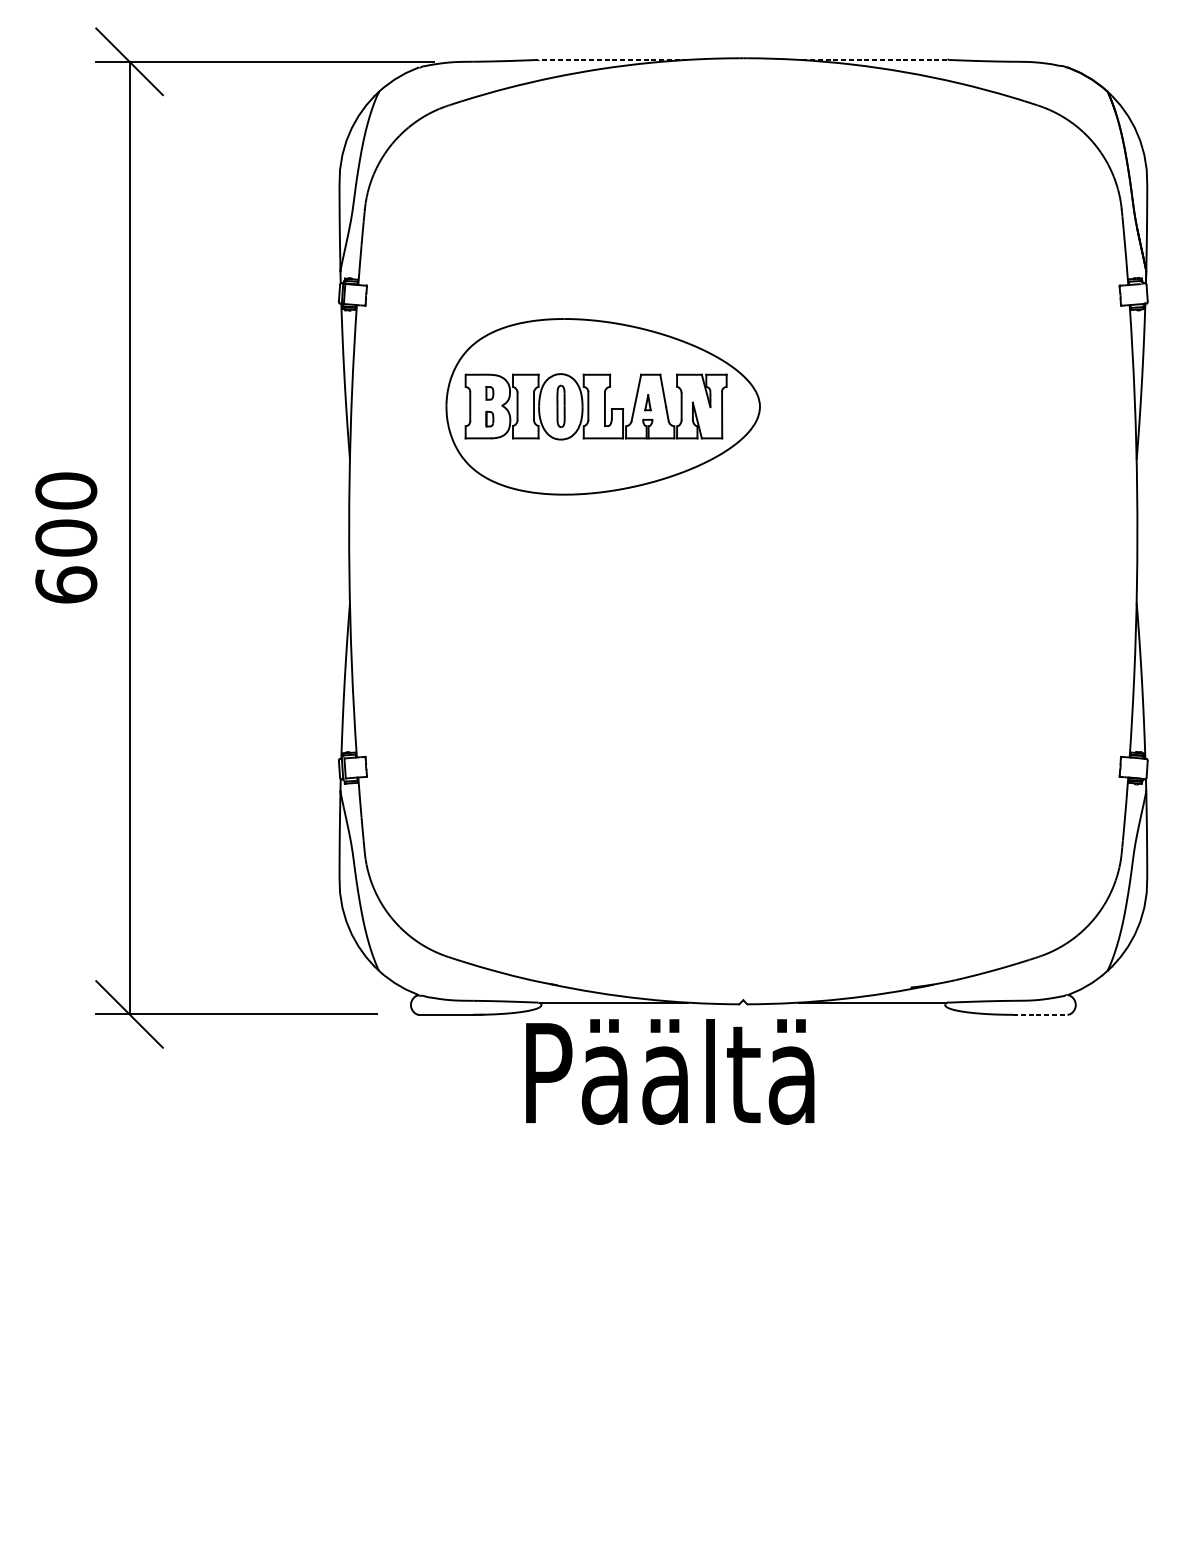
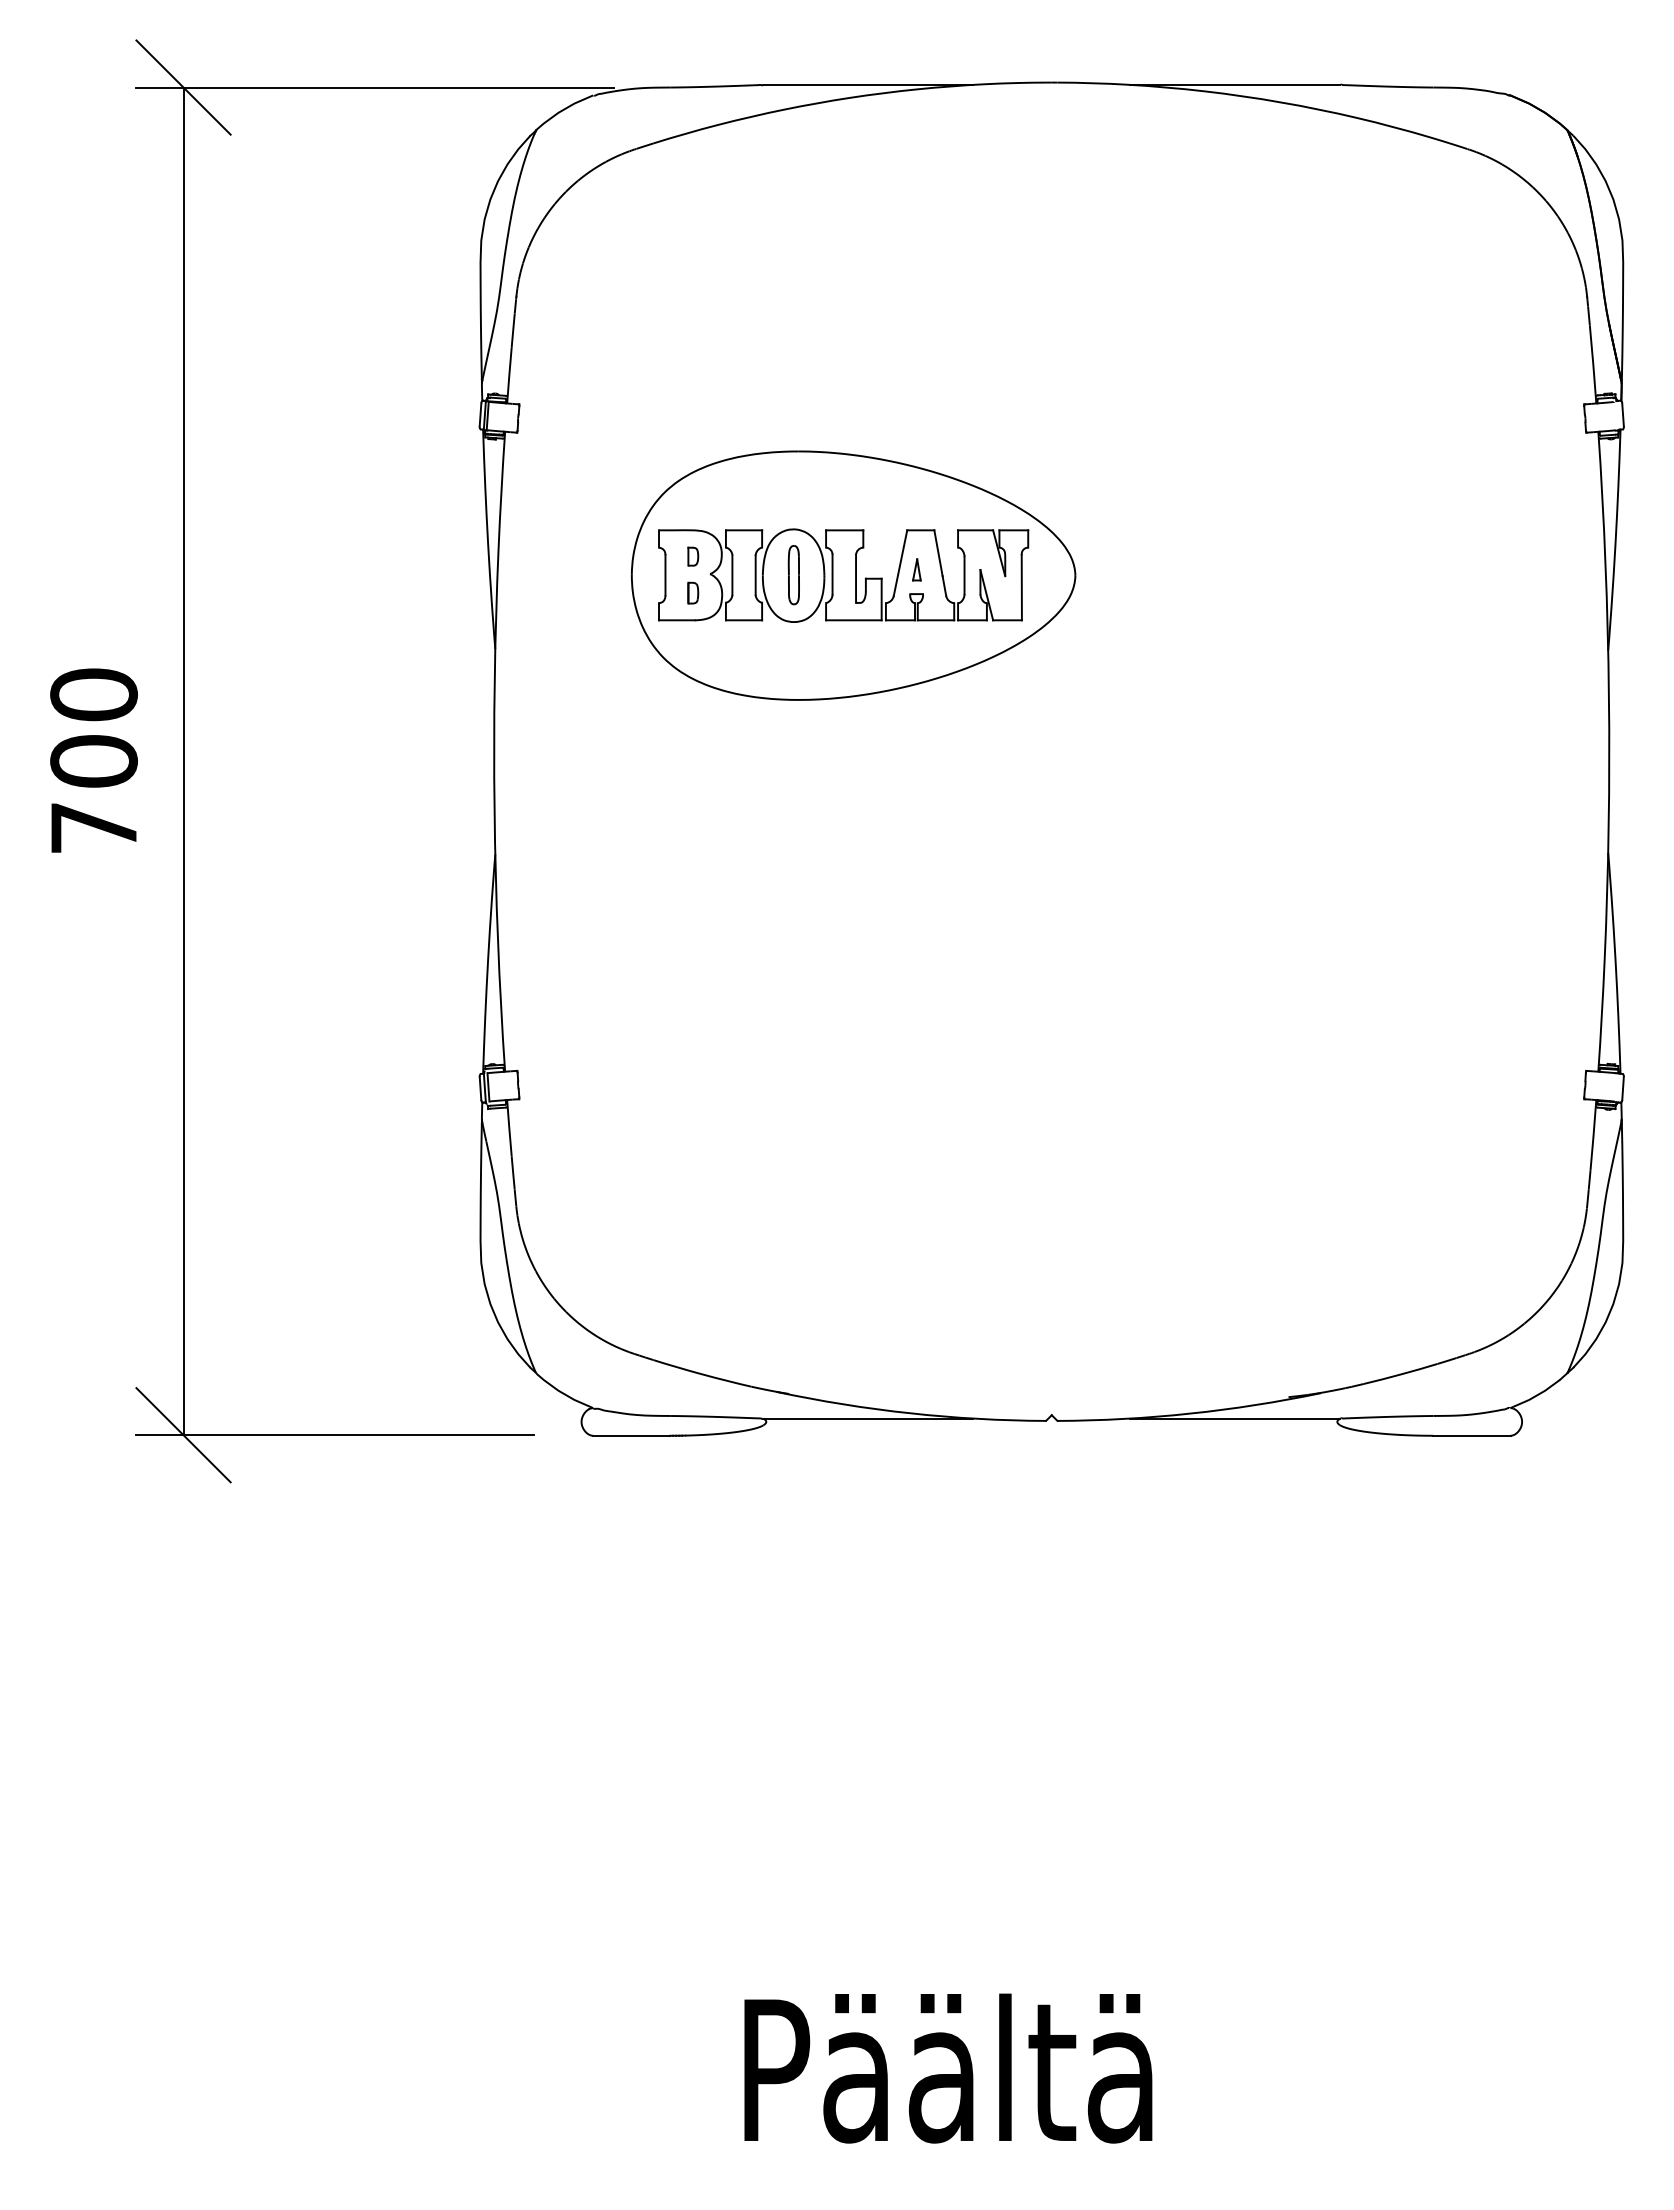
line: (613, 59) -> (868, 84), dashed -> solid
line: (873, 59) -> (1235, 84), dashed -> solid
text: (65, 584) -> (93, 827), 600 -> 700
line: (1040, 1014) -> (1471, 1435), dashed -> solid
text: (670, 1071) -> (948, 2068), moved

